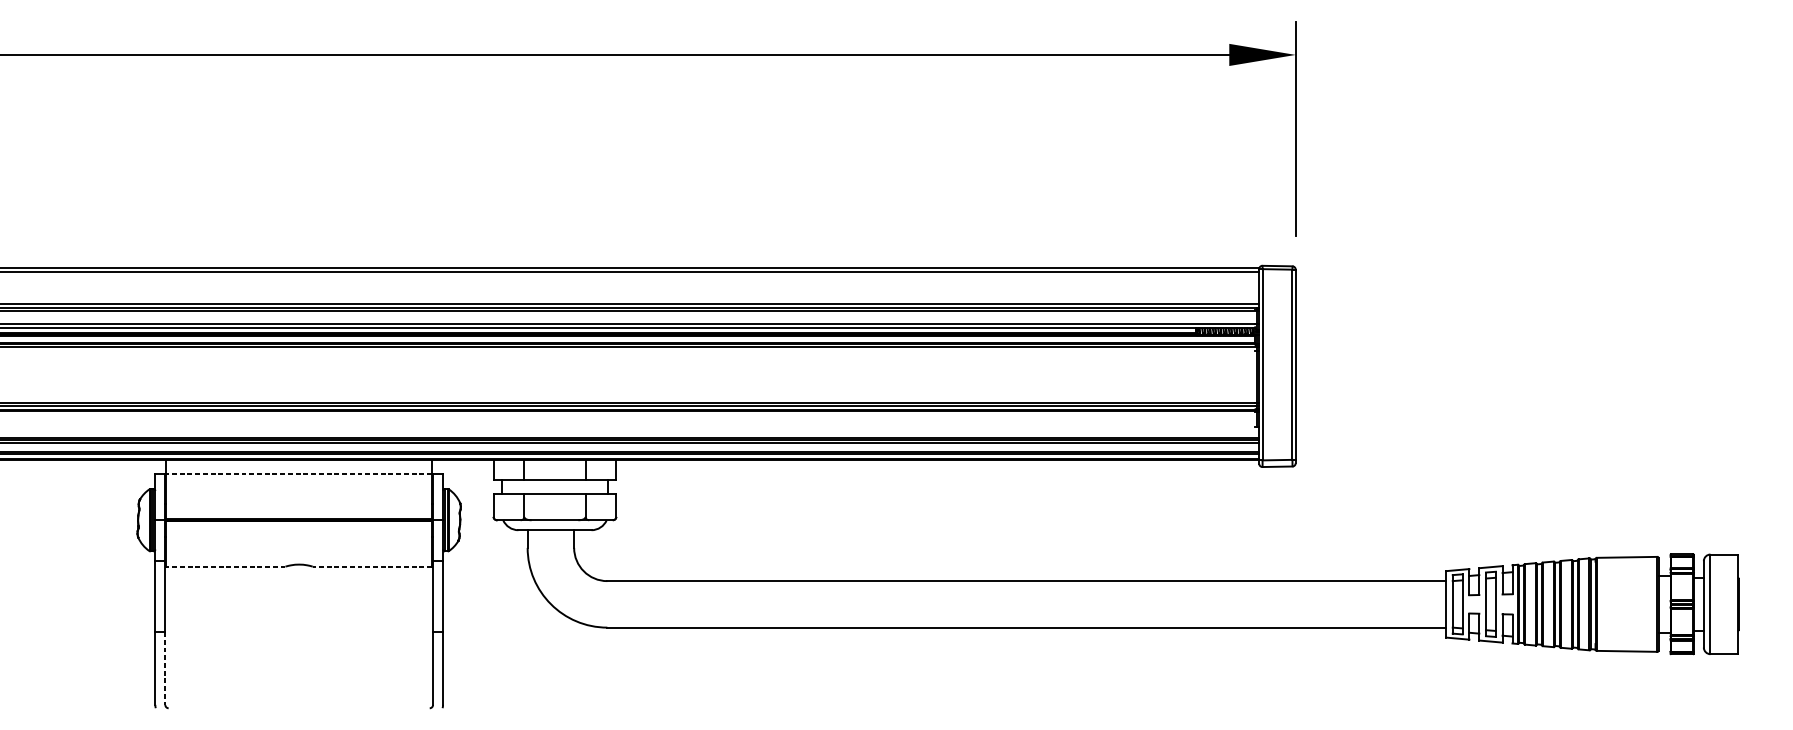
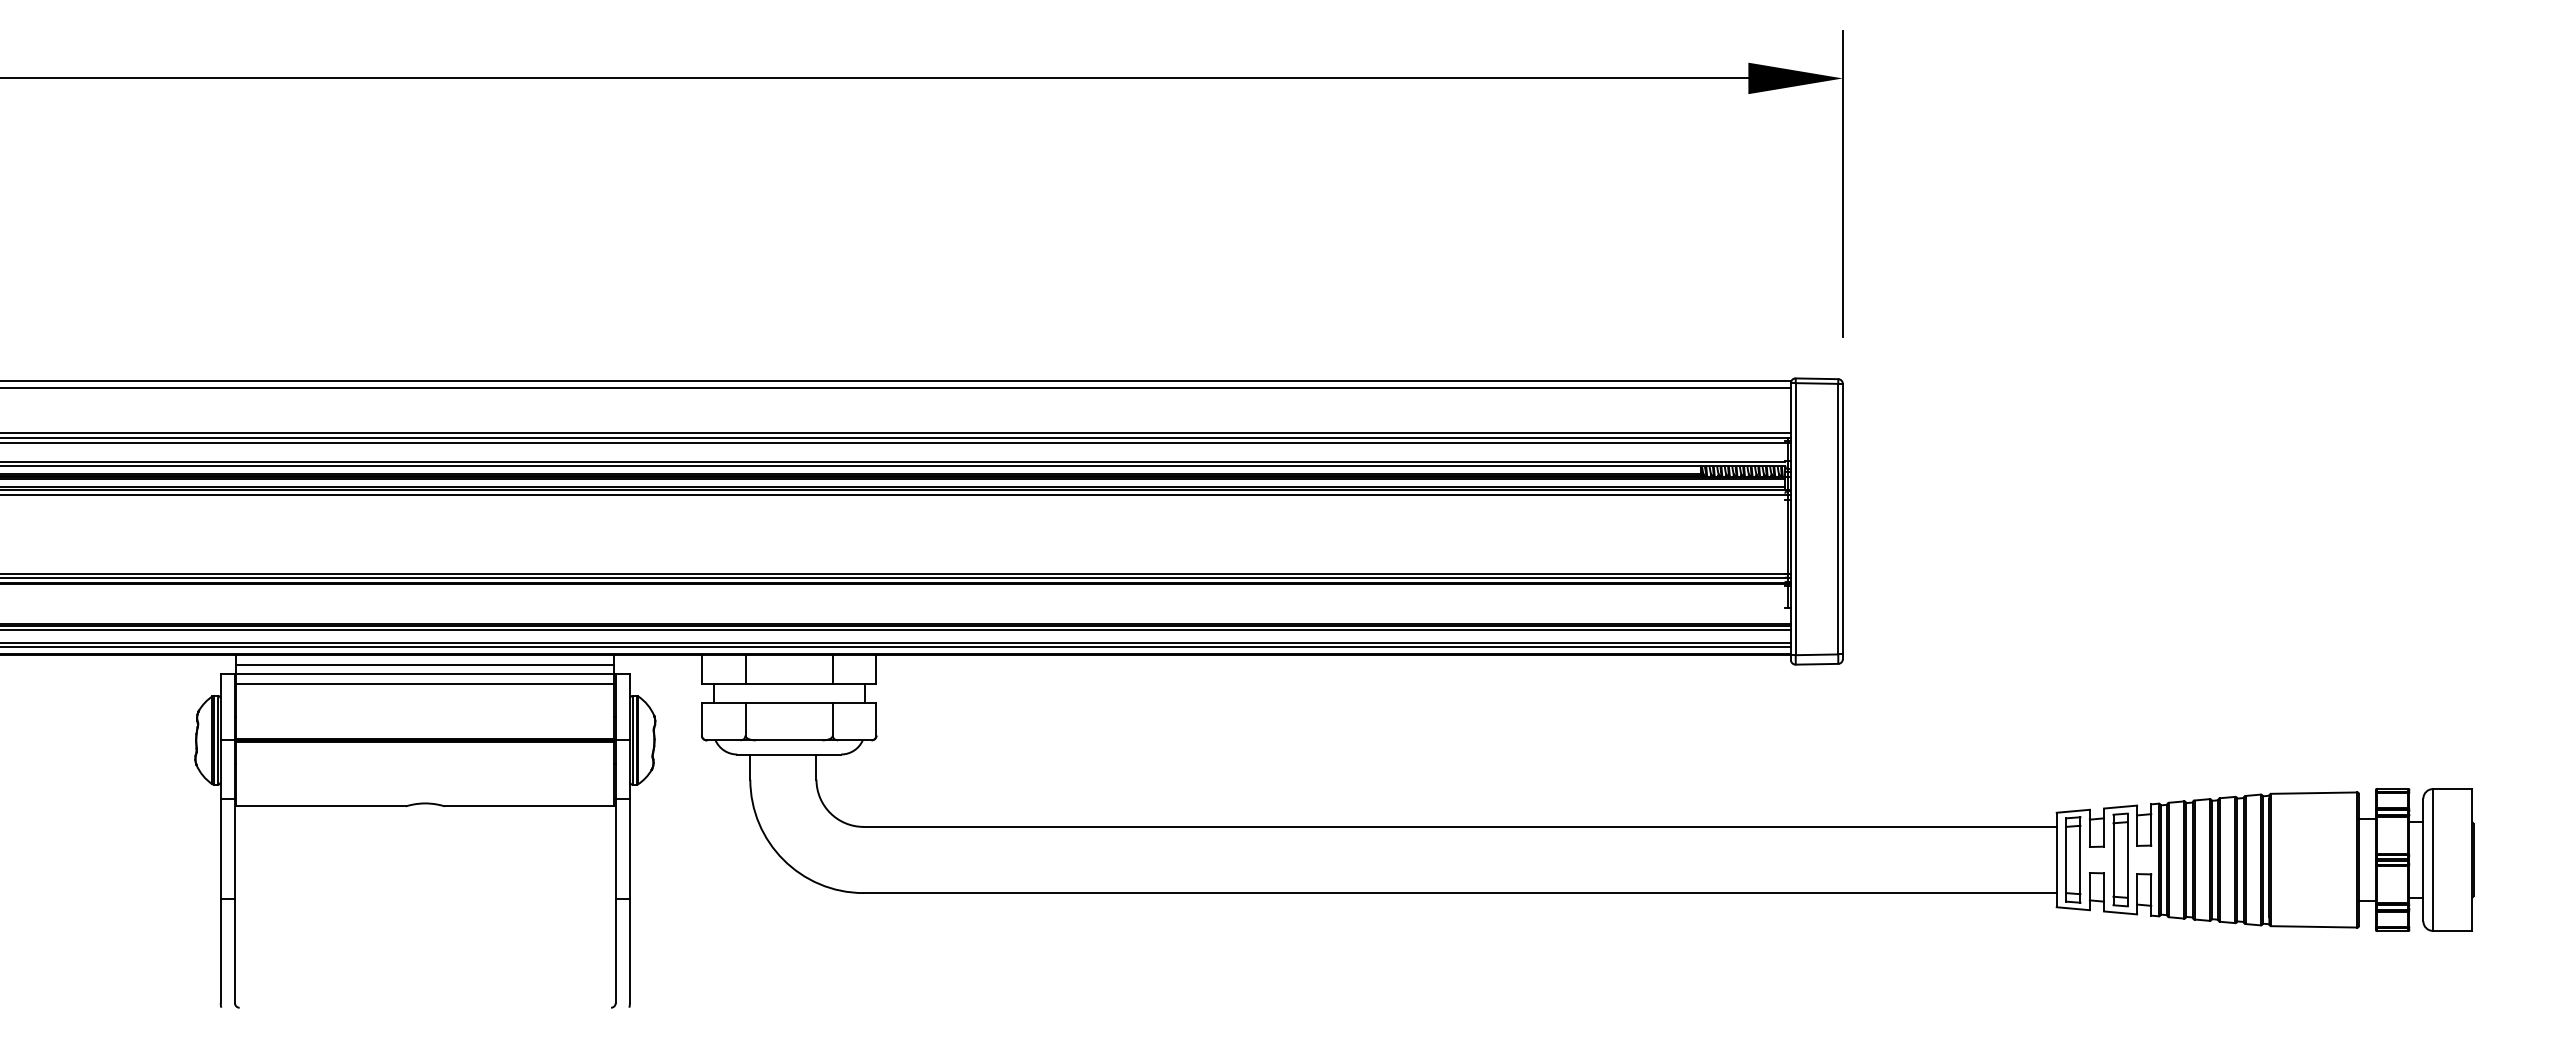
line: (299, 466) -> (425, 664), added
line: (298, 473) -> (424, 674), dashed -> solid
line: (299, 480) -> (425, 683), added
line: (226, 566) -> (321, 806), dashed -> solid
line: (372, 566) -> (529, 806), dashed -> solid
line: (165, 668) -> (234, 951), dashed -> solid

